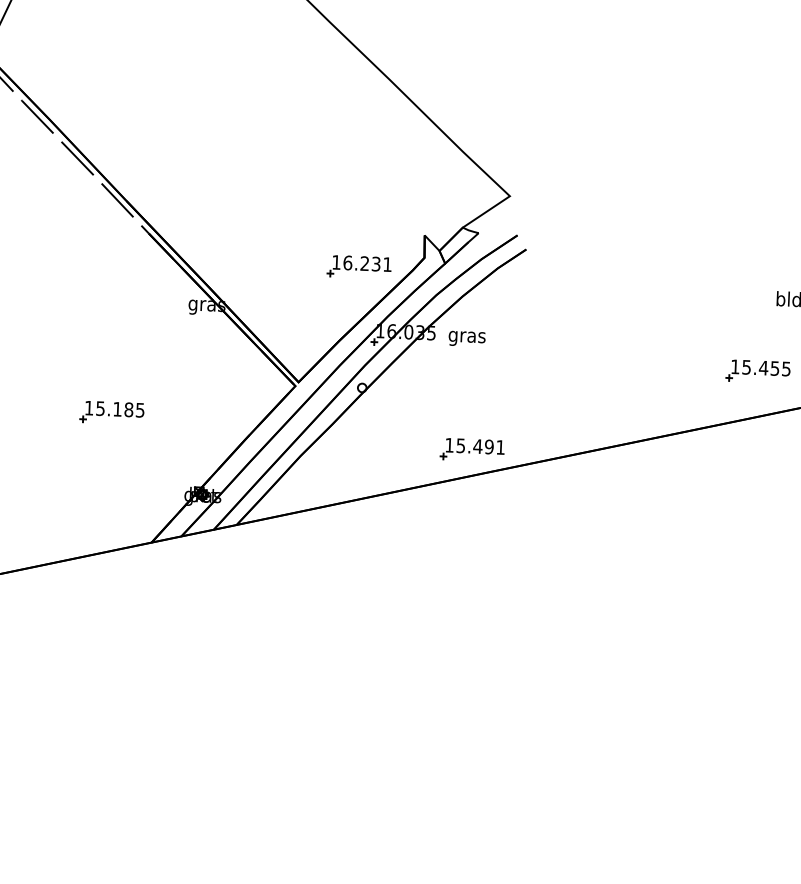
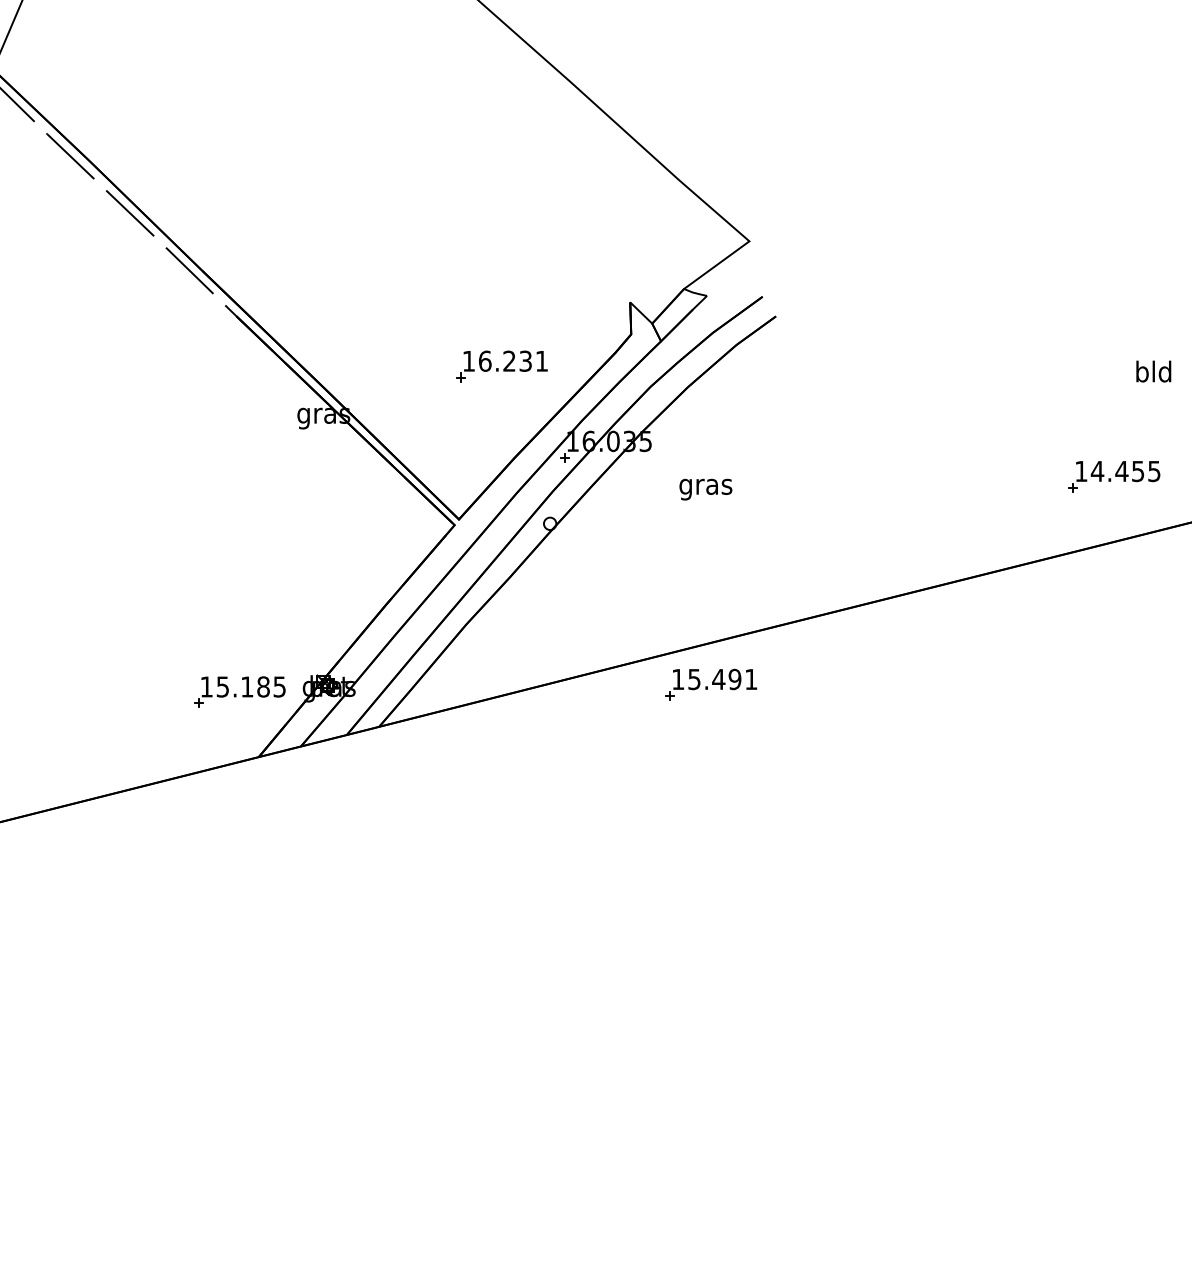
part: (359, 267) -> (501, 366), moved
text: (466, 338) -> (705, 489), moved
text: (746, 367) -> (1097, 471), 15.455 -> 14.455
part: (112, 412) -> (239, 691), moved
part: (472, 449) -> (711, 684), moved

